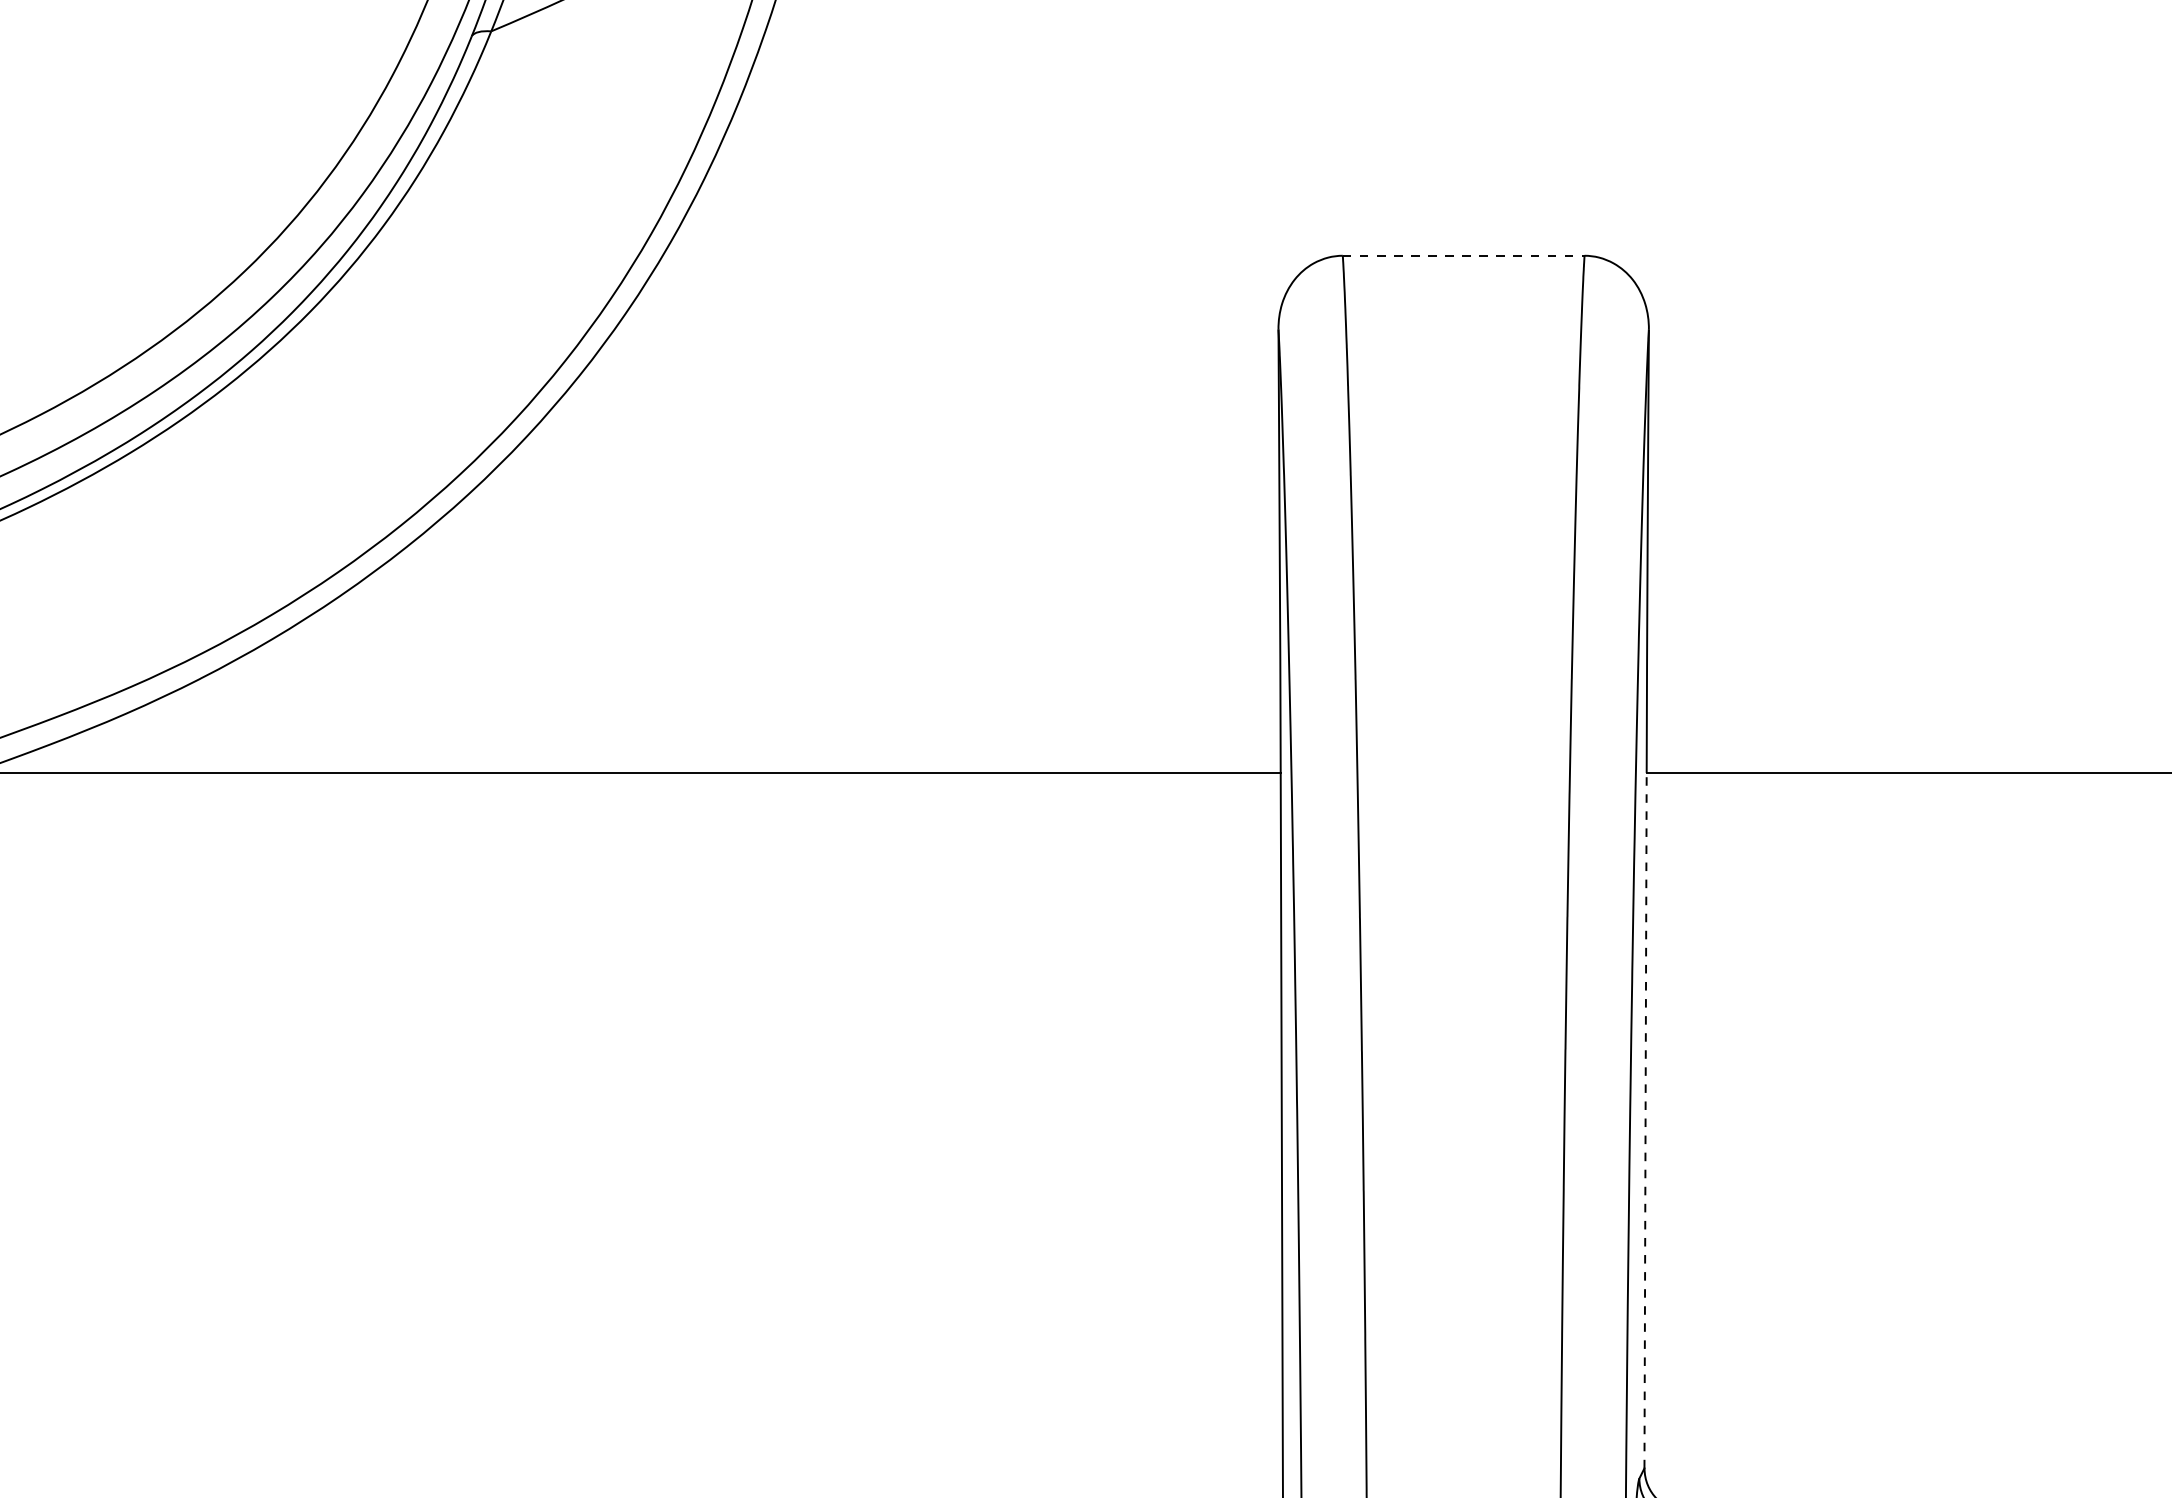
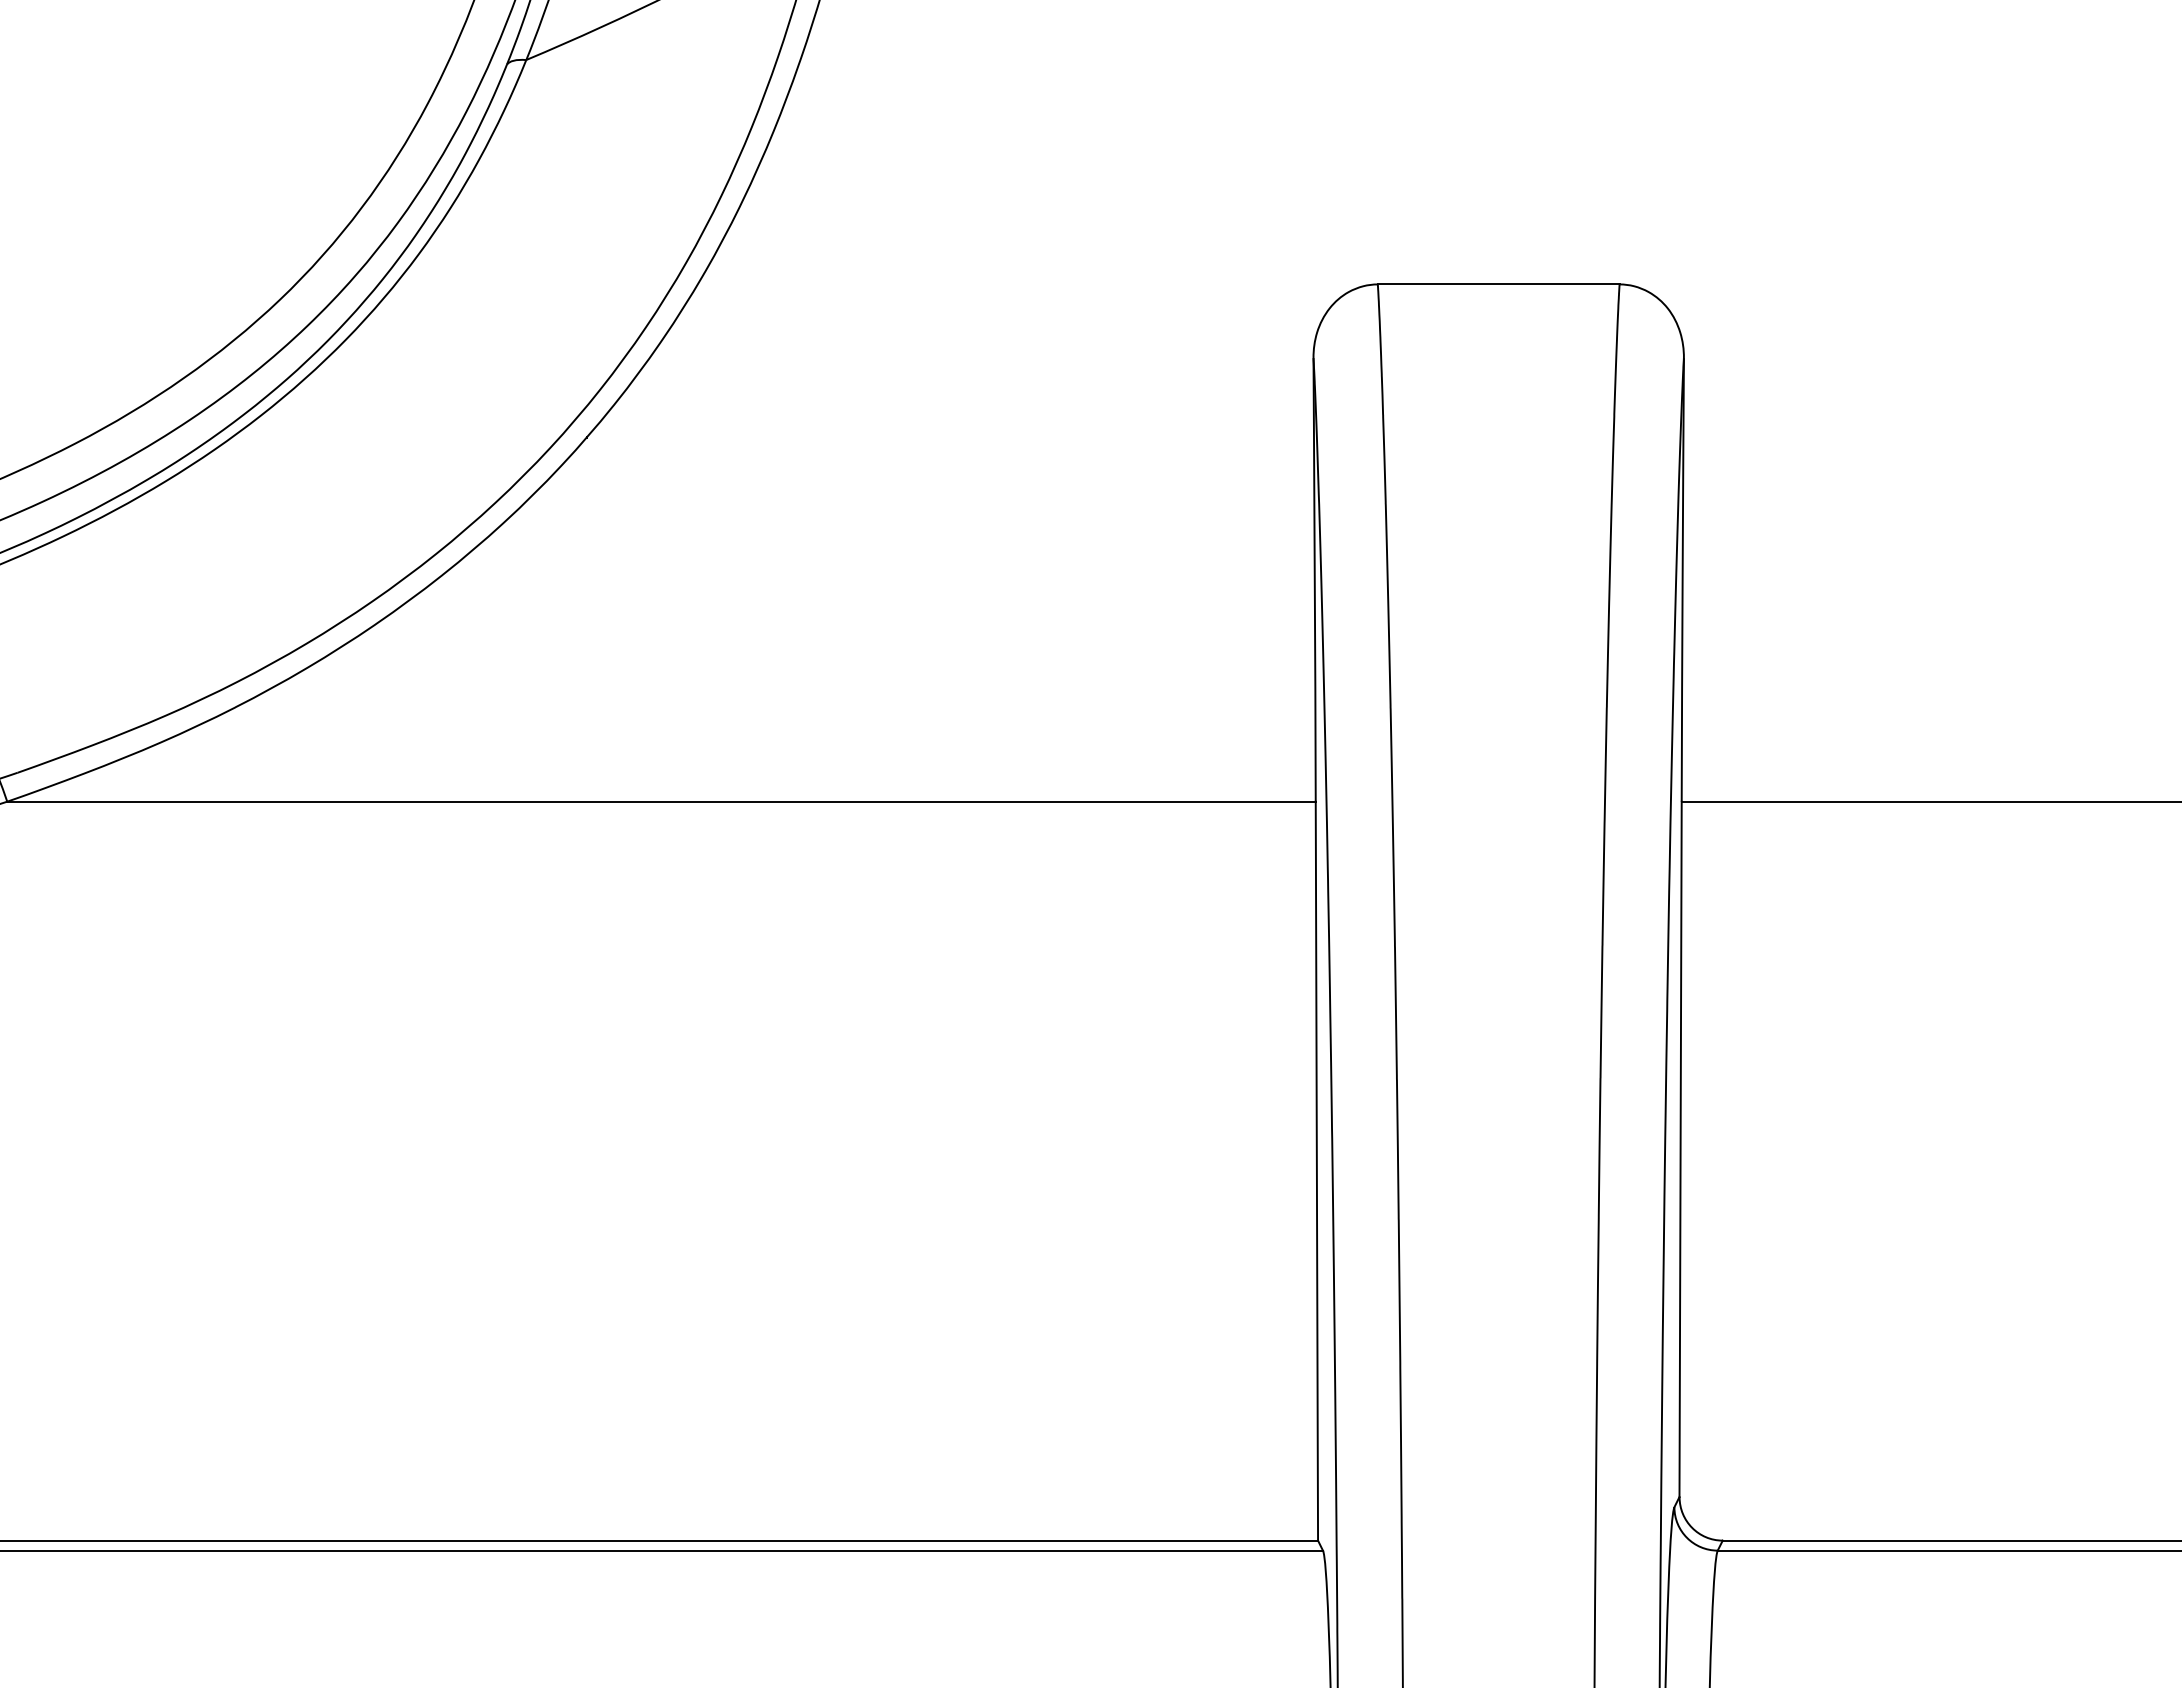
line: (1463, 255) -> (1498, 284), dashed -> solid
line: (1645, 1120) -> (1680, 1149), dashed -> solid

